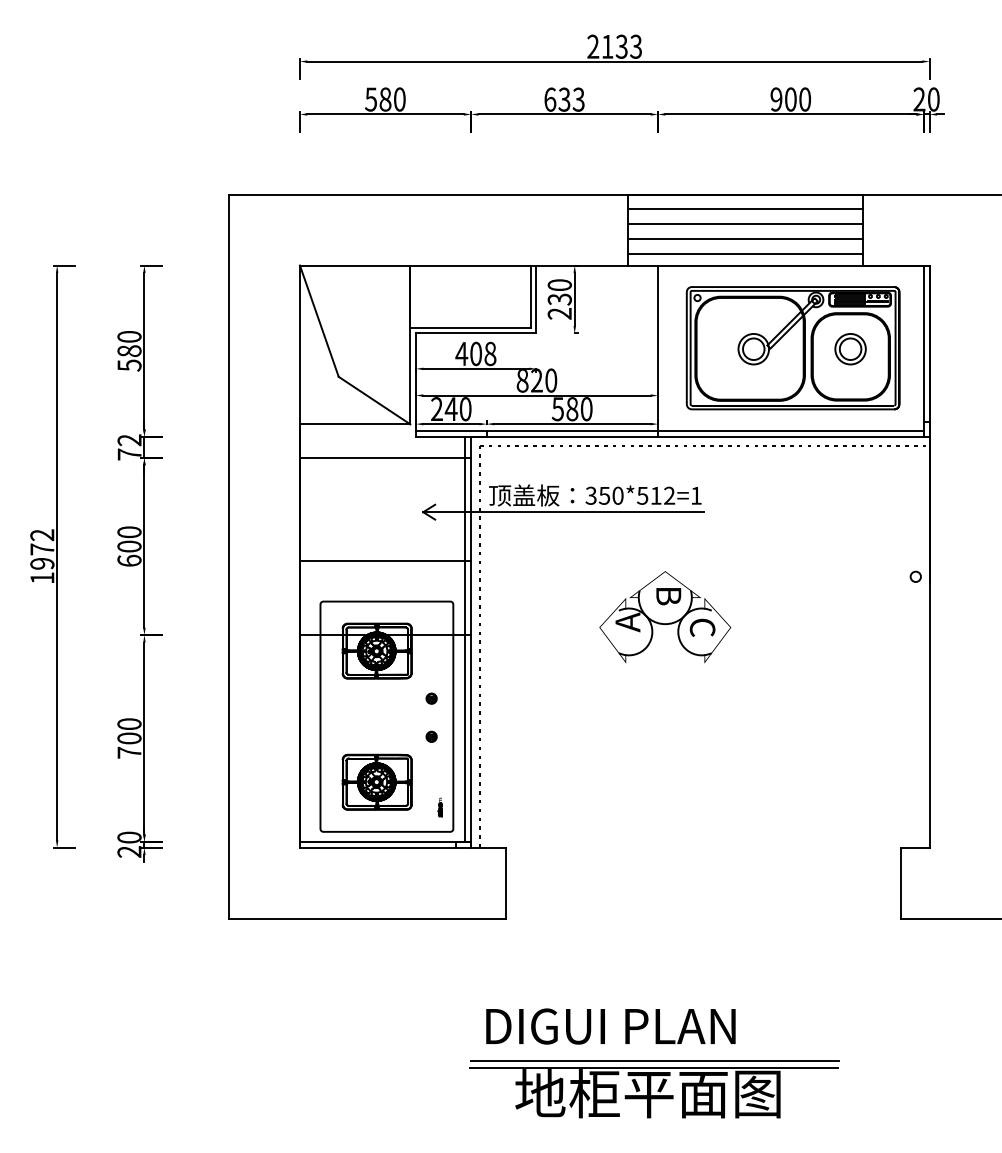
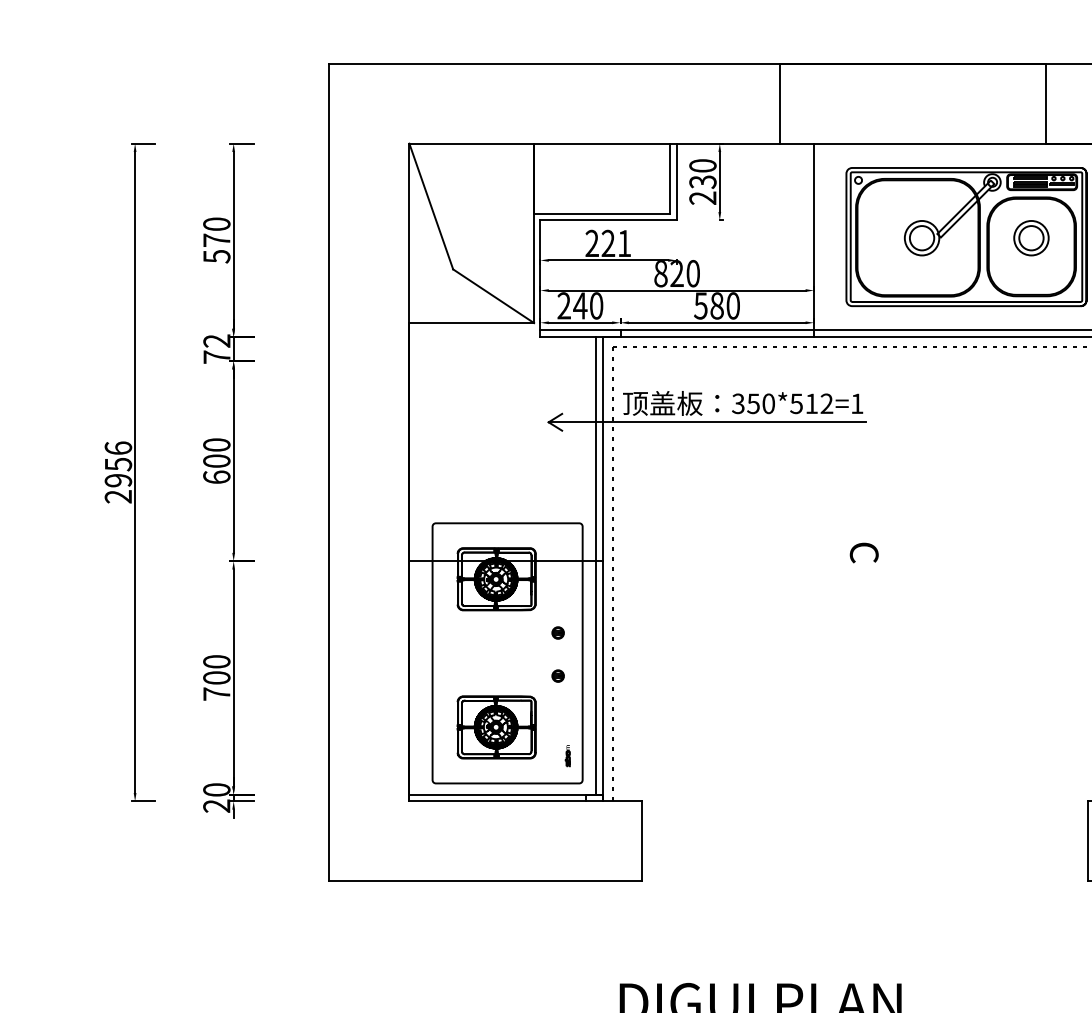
line: (745, 209) -> (912, 80), removed
line: (745, 224) -> (912, 97), removed
line: (745, 238) -> (912, 113), removed
line: (745, 253) -> (912, 130), removed
text: (129, 351) -> (216, 240), 580 -> 570
text: (475, 353) -> (607, 243), 408 -> 221
line: (385, 458) -> (506, 361), removed
text: (42, 556) -> (118, 472), 1972 -> 2956
line: (385, 561) -> (506, 478), removed
part: (665, 617) -> (822, 541), removed

